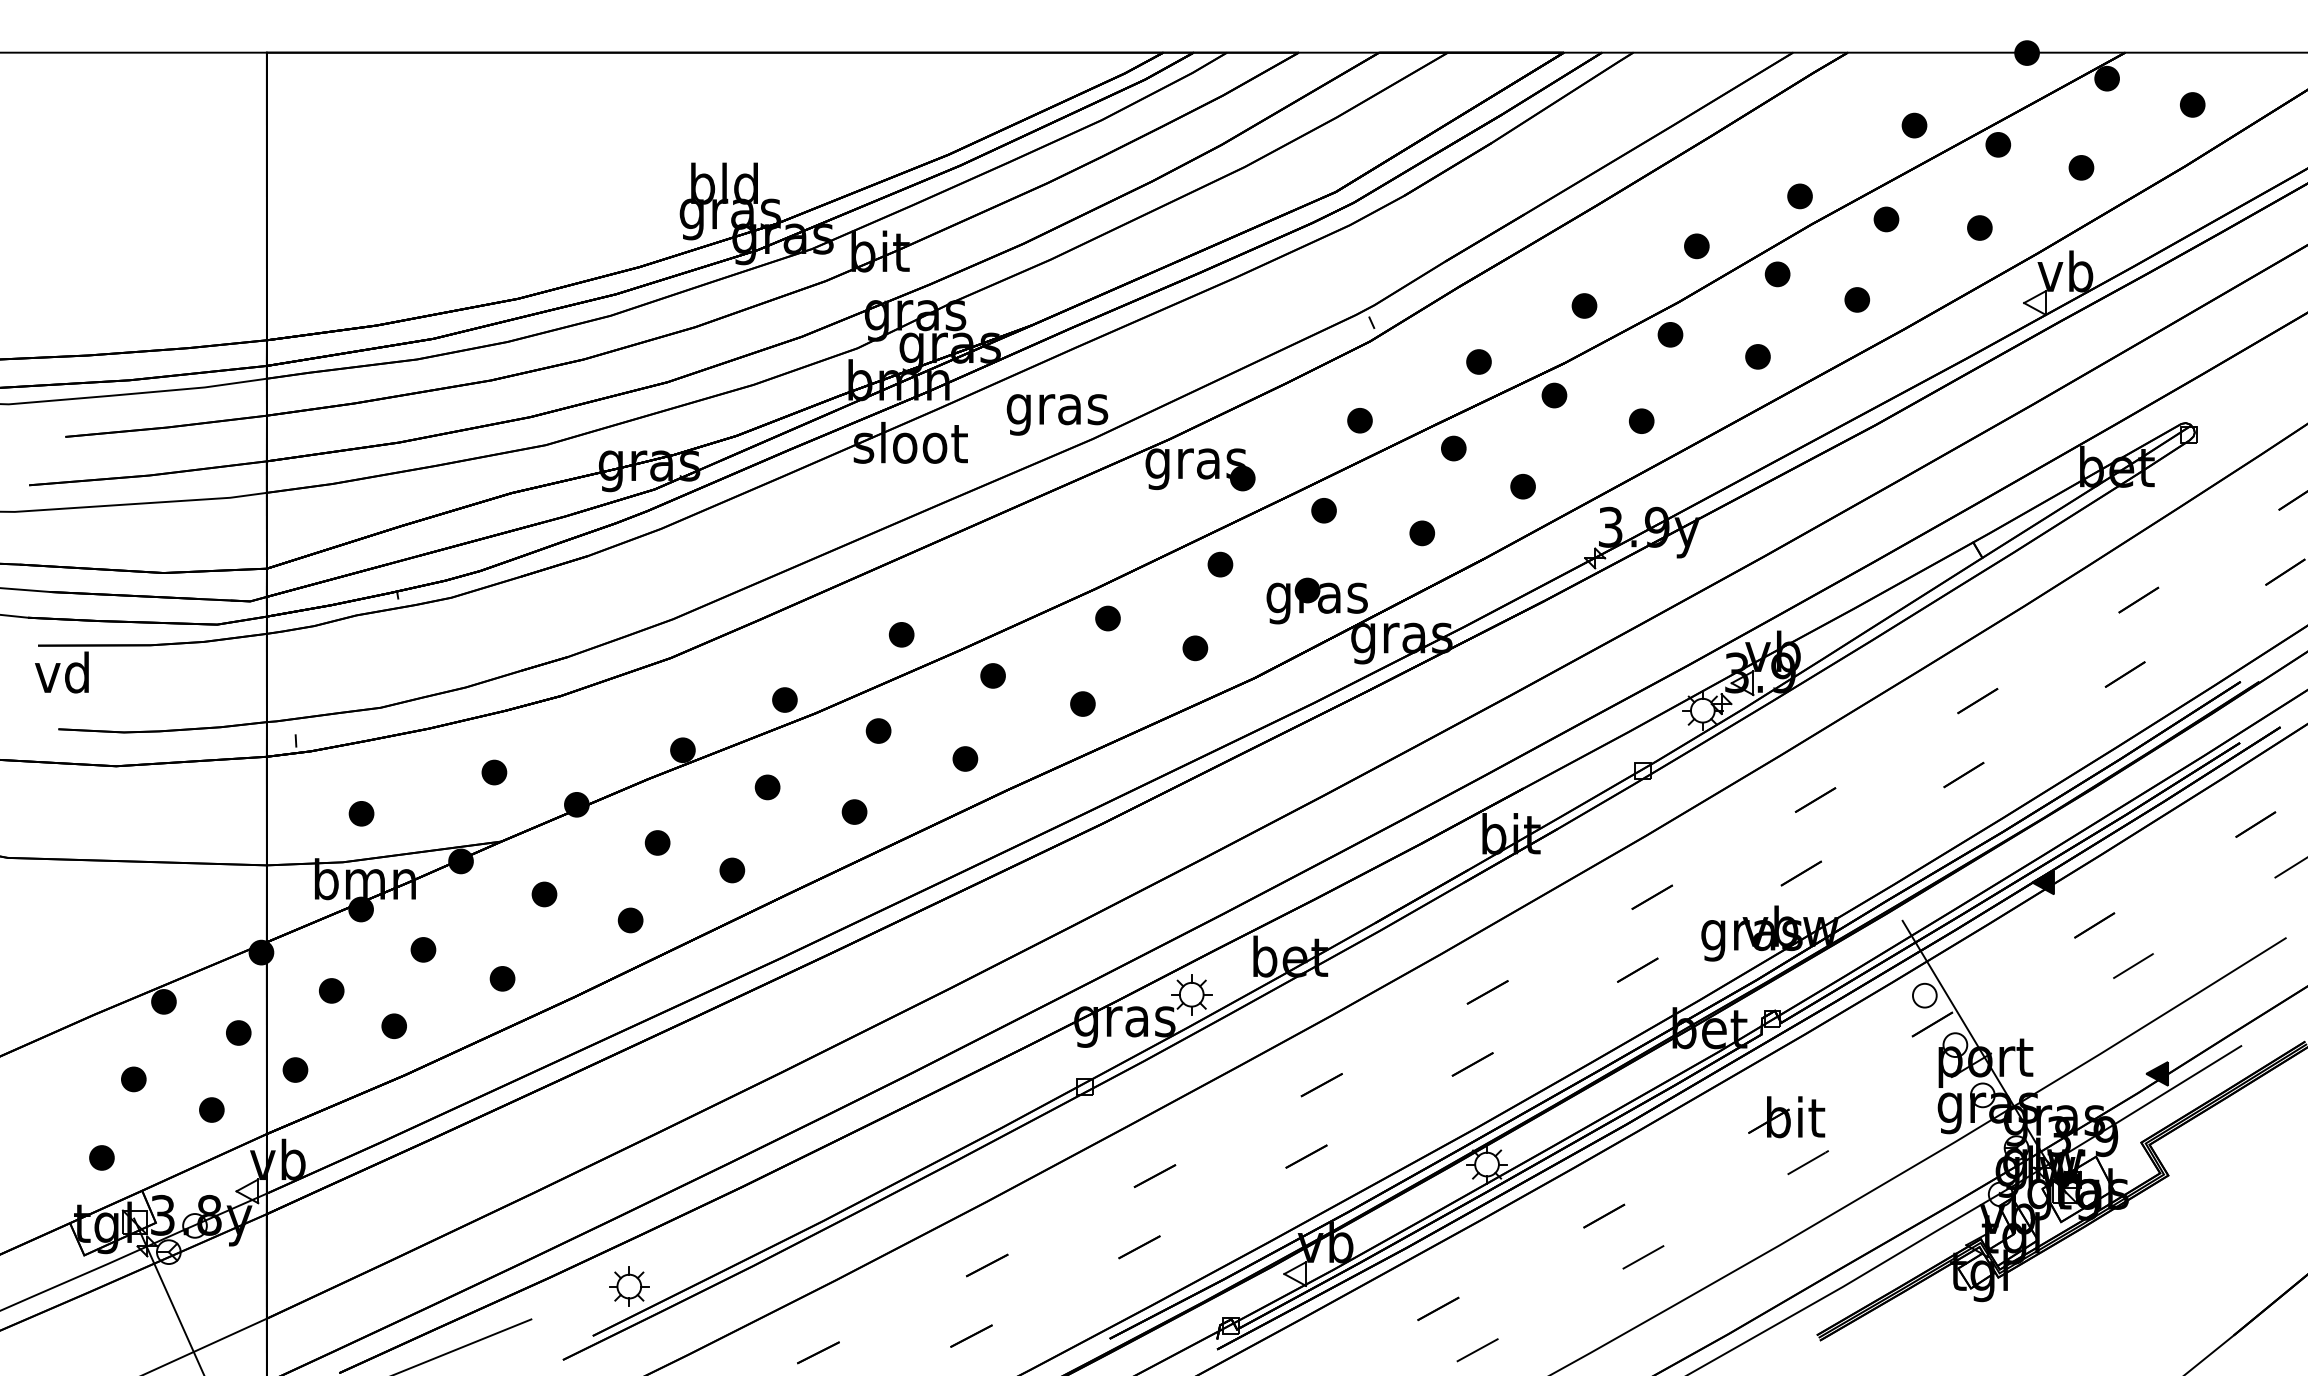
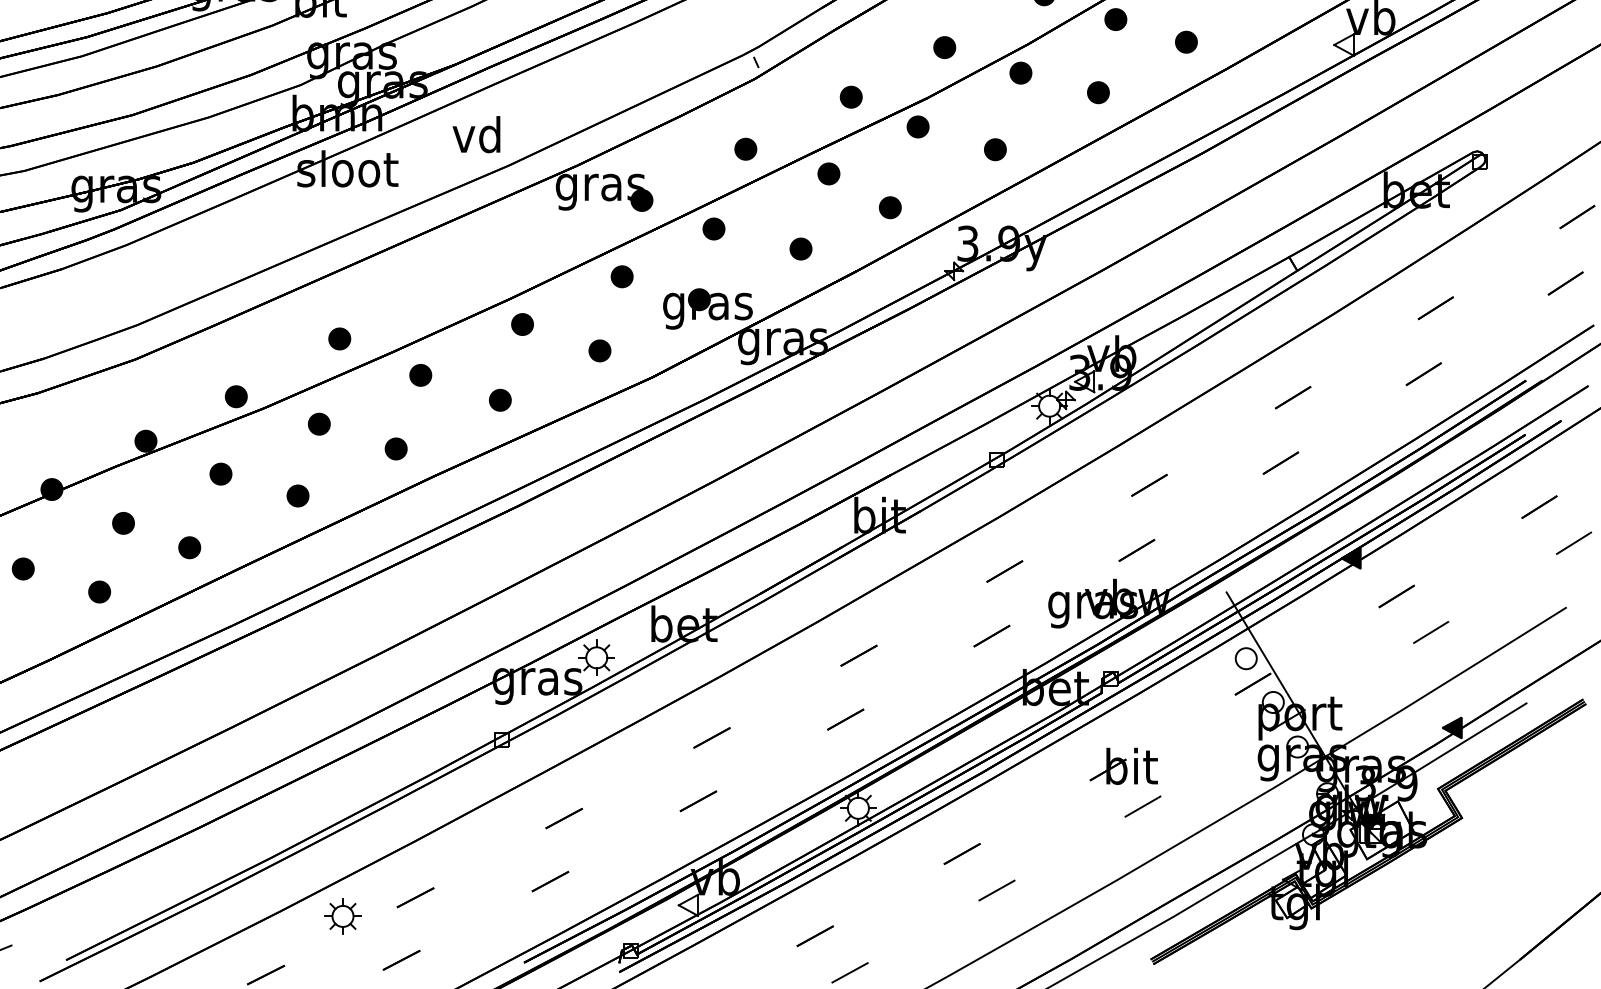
text: (1057, 409) -> (477, 139), gras -> vd
part: (629, 1286) -> (343, 916), moved

